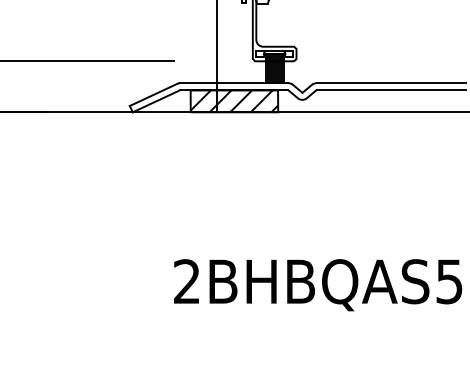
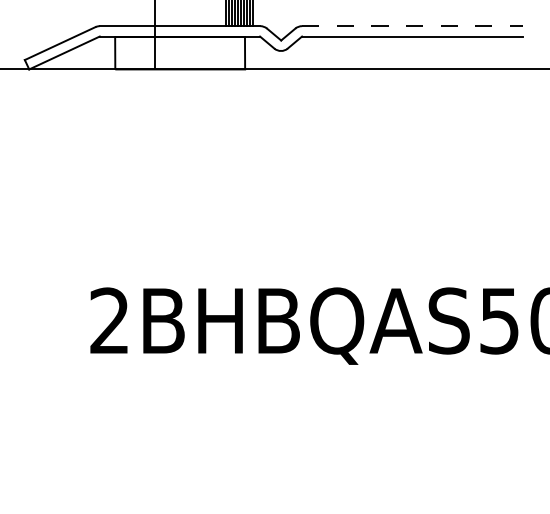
line: (391, 83) -> (413, 26), solid -> dashed
hatch: (234, 101) -> (180, 53), removed

